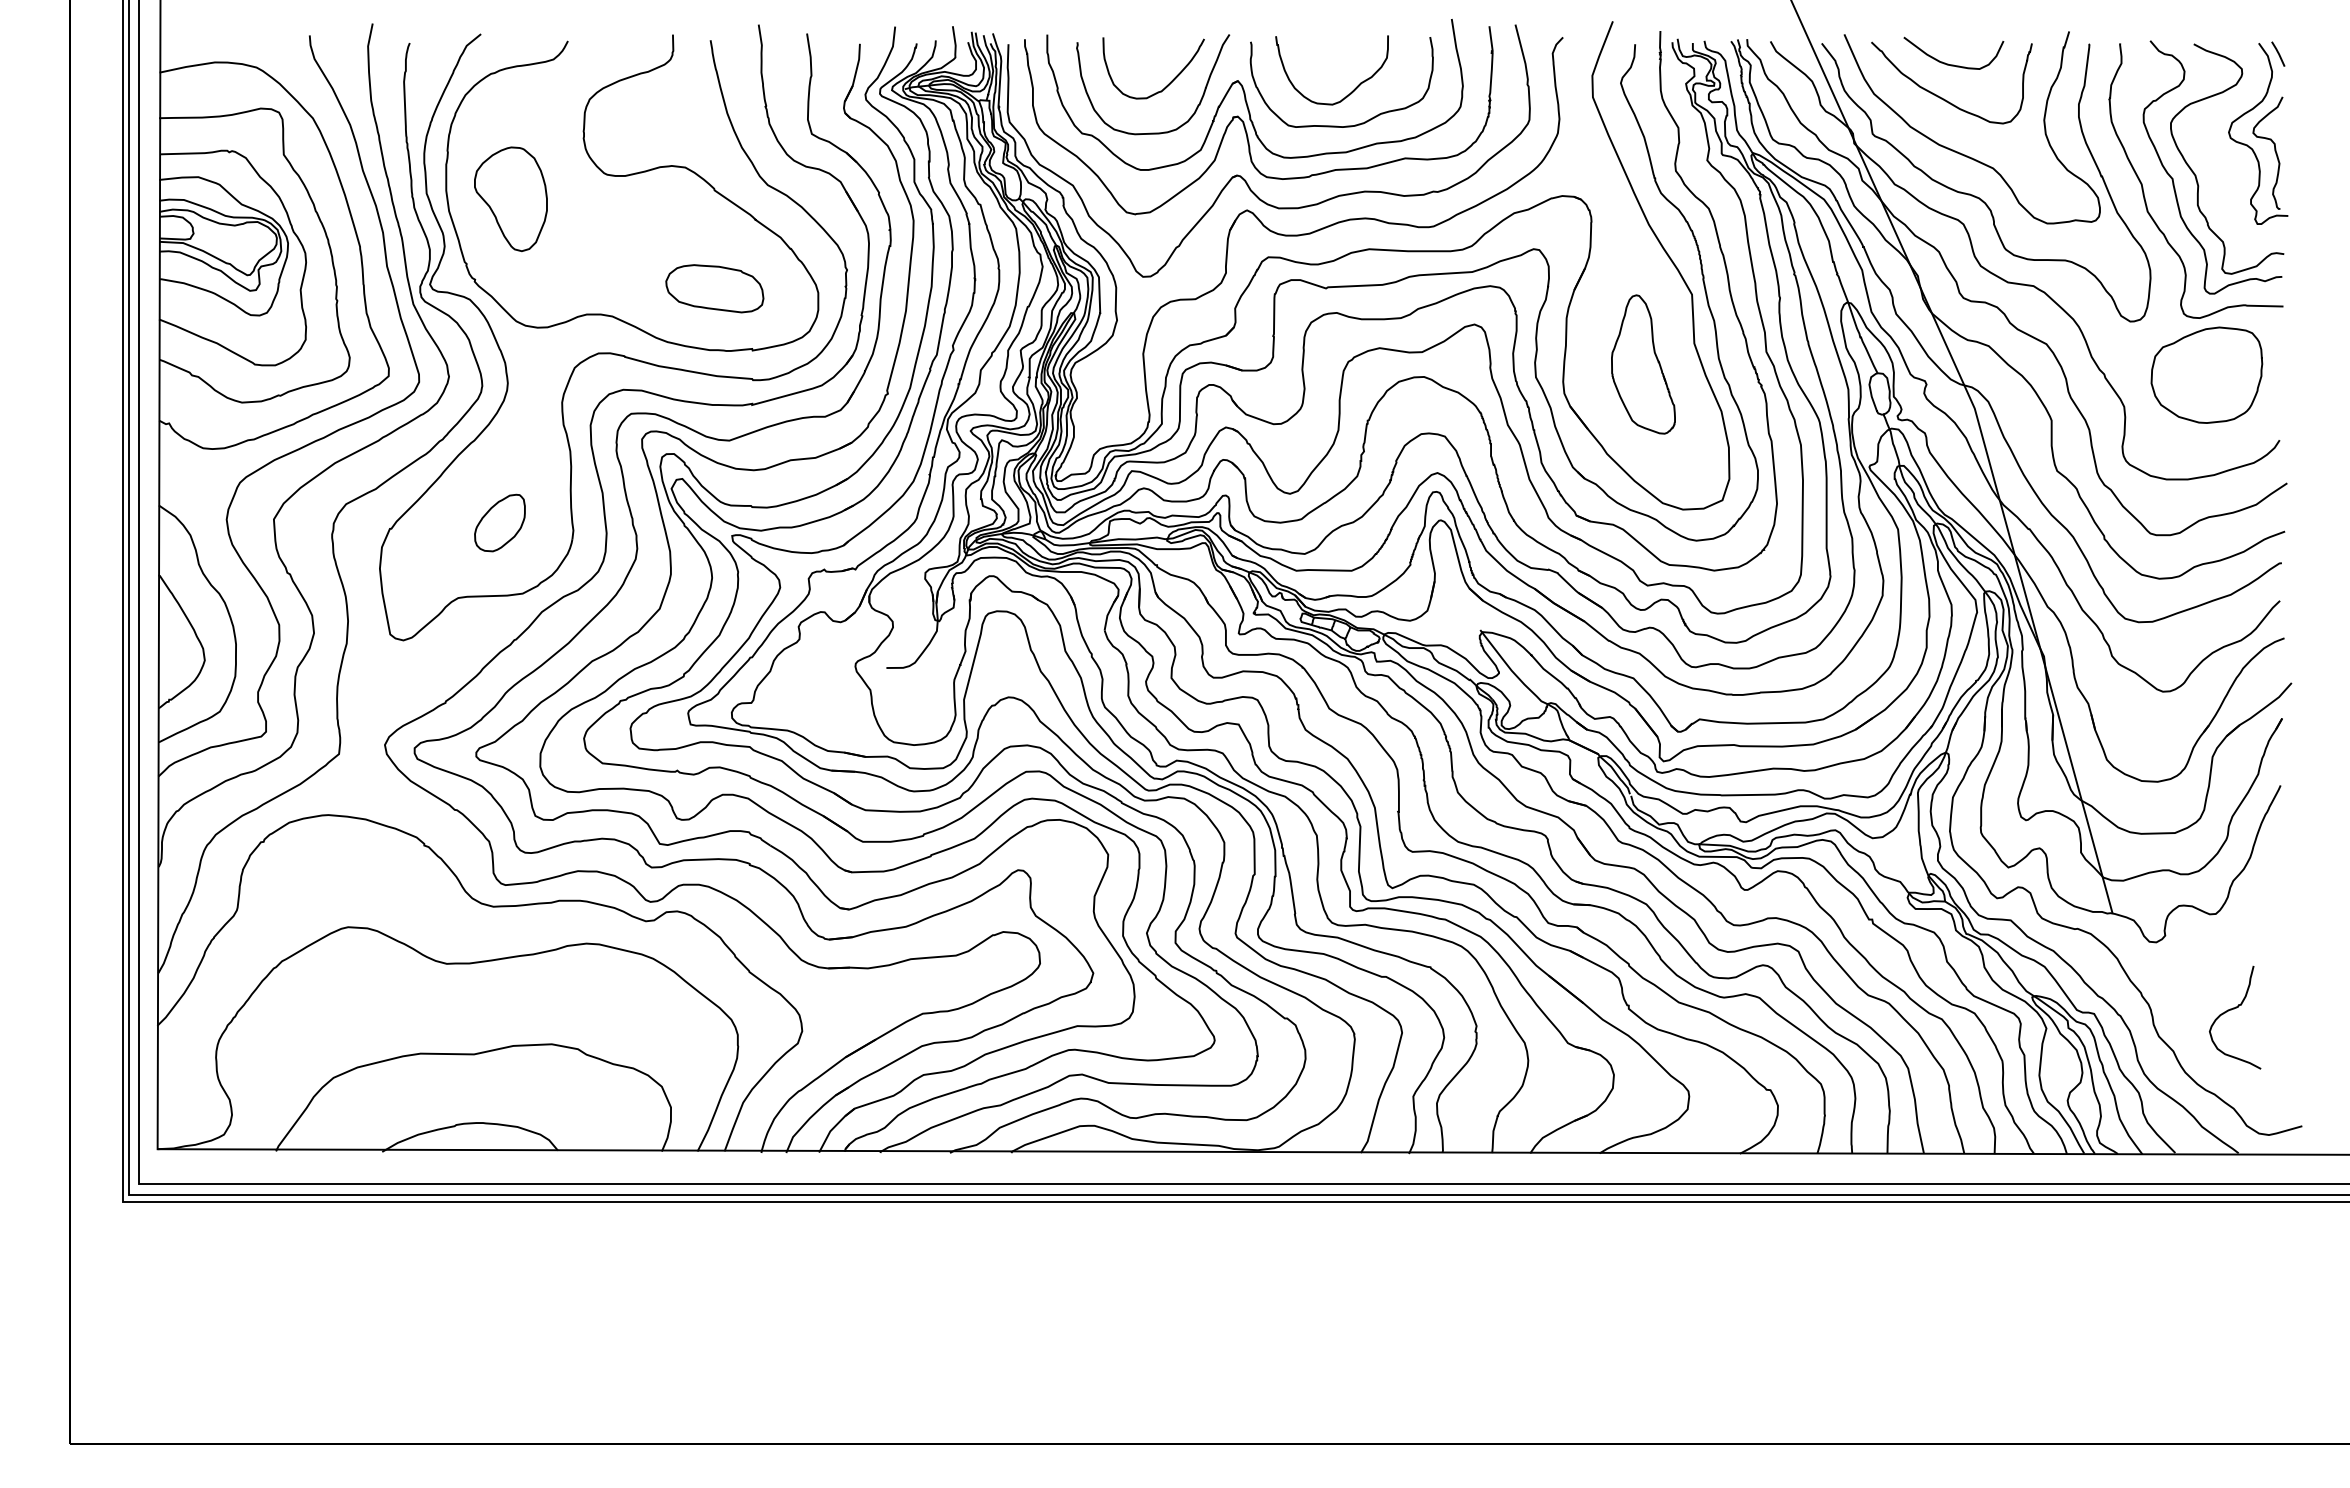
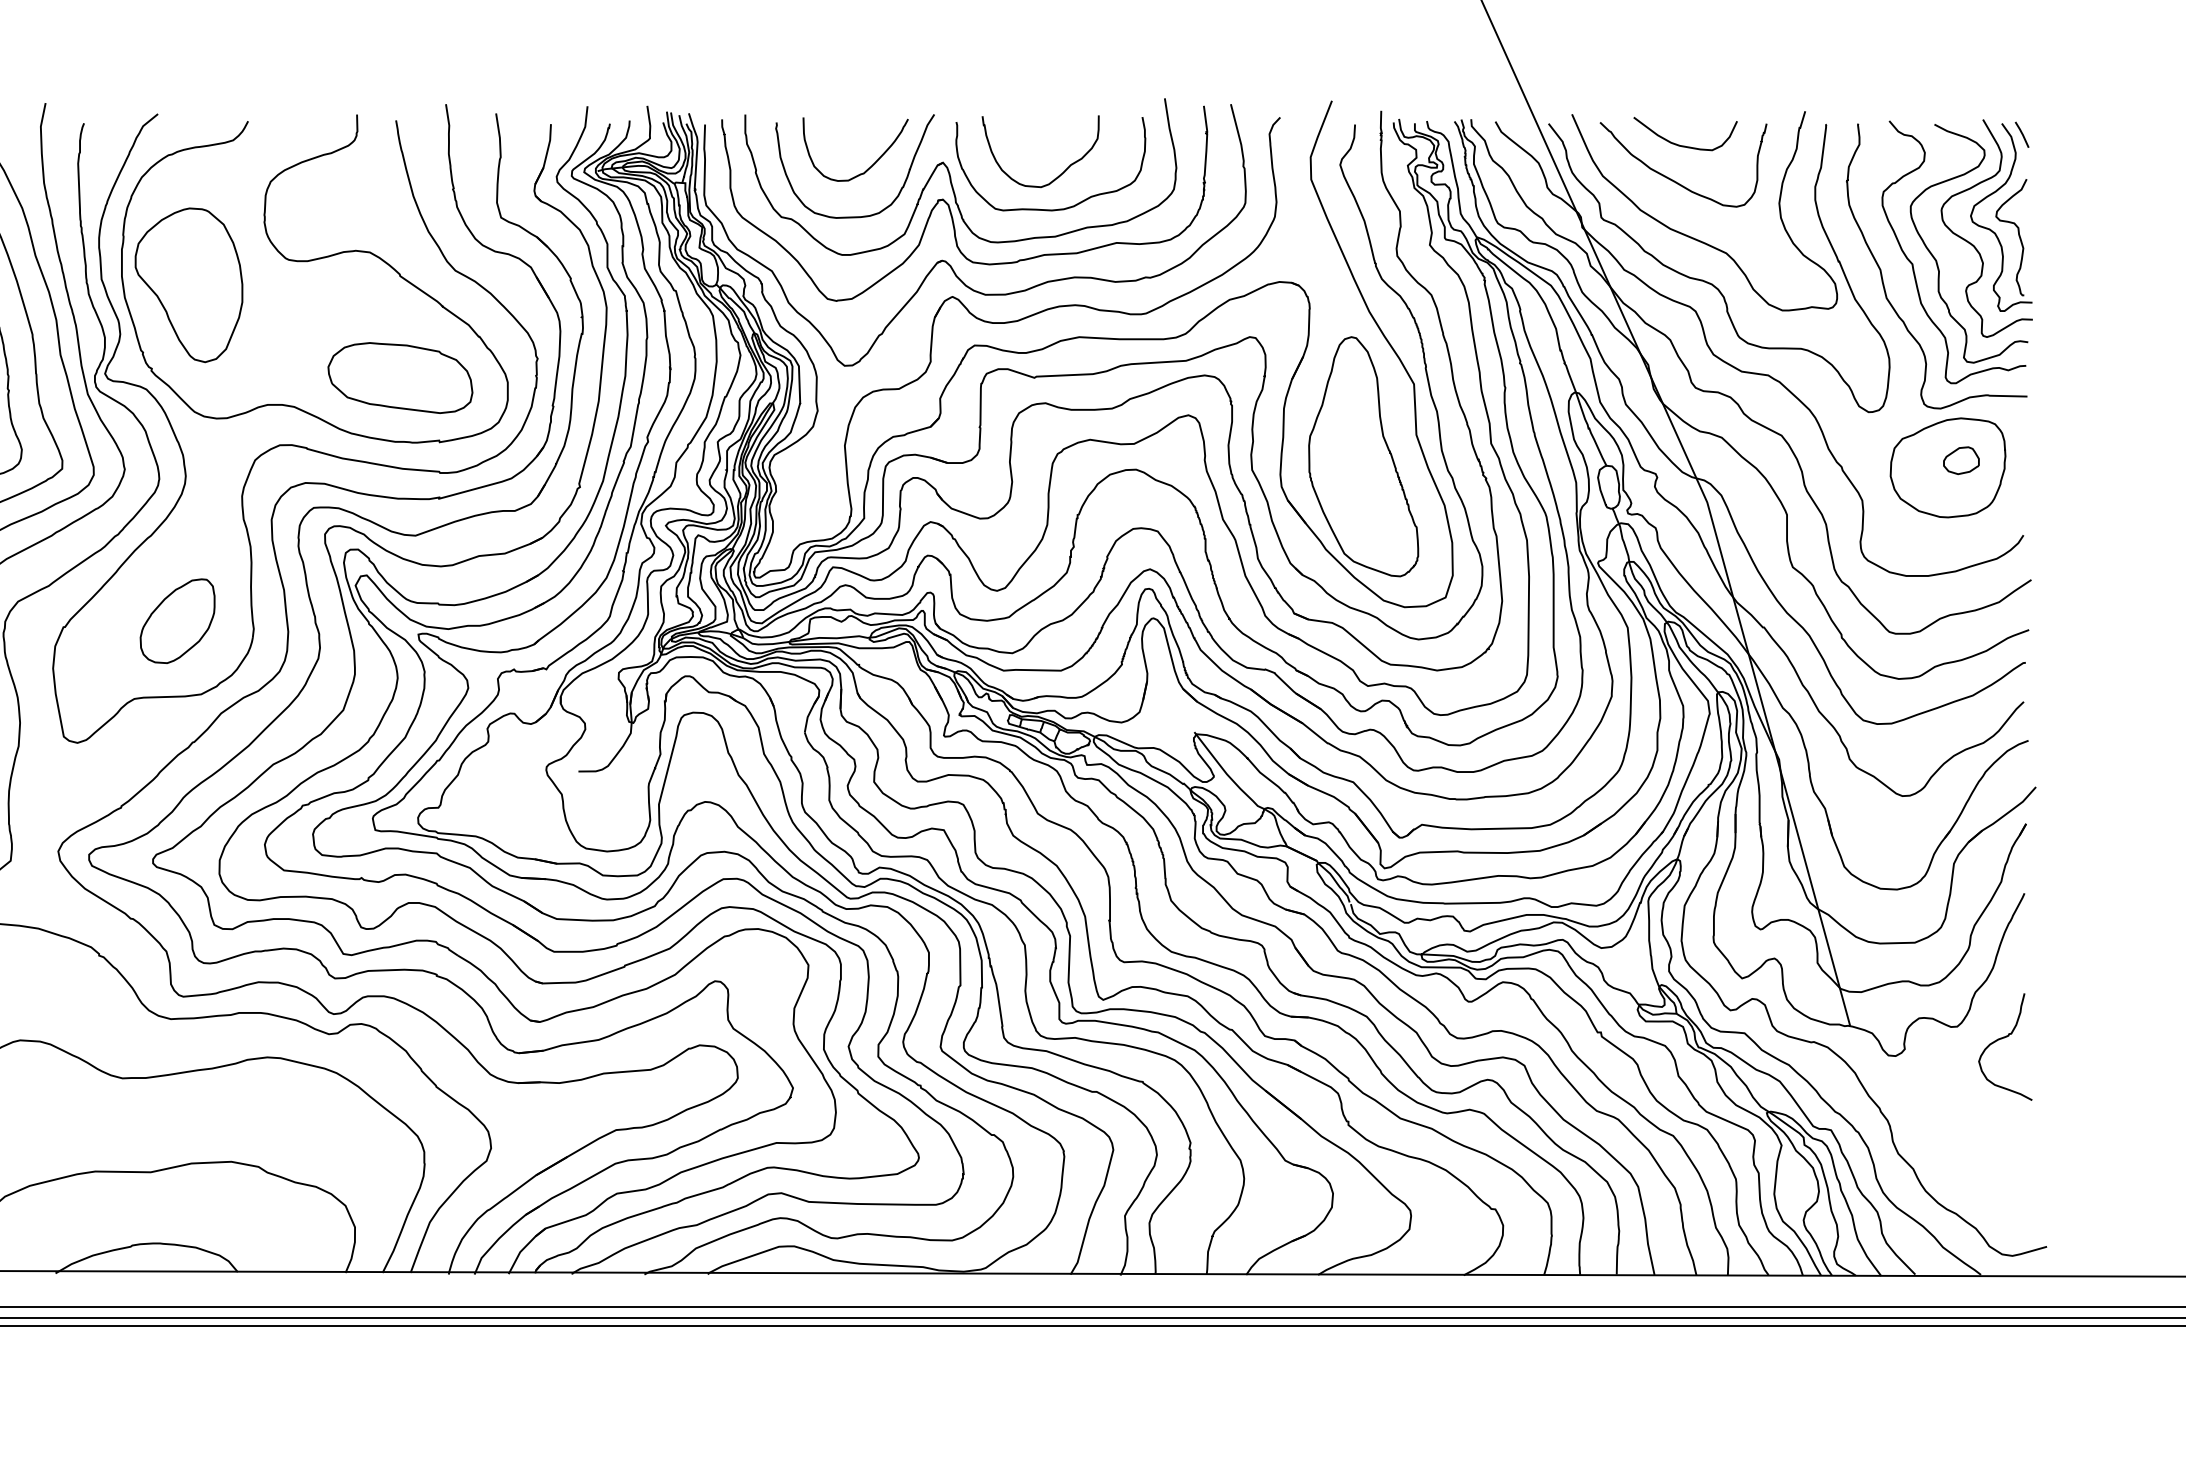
curve: (2232, 160) -> (1974, 245), added
part: (510, 199) -> (188, 285), size x1.43
part: (714, 288) -> (400, 377), size x1.43
part: (1643, 364) -> (1363, 456), size x1.67
part: (2219, 368) -> (1961, 460), added
part: (499, 522) -> (177, 620), size x1.43
curve: (2234, 1009) -> (2004, 1038), moved

